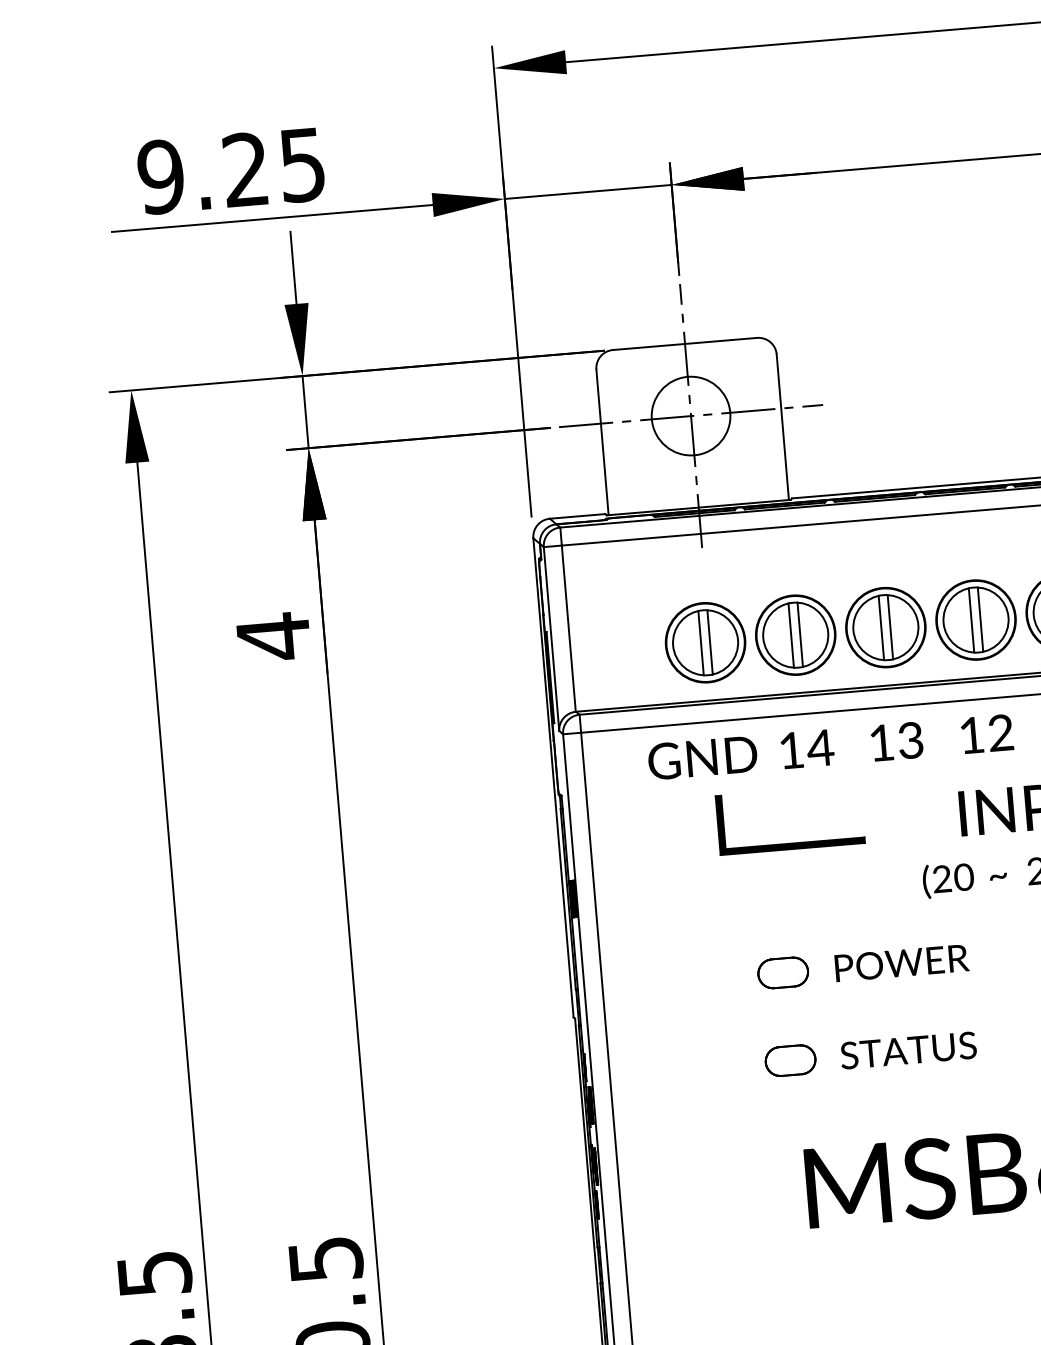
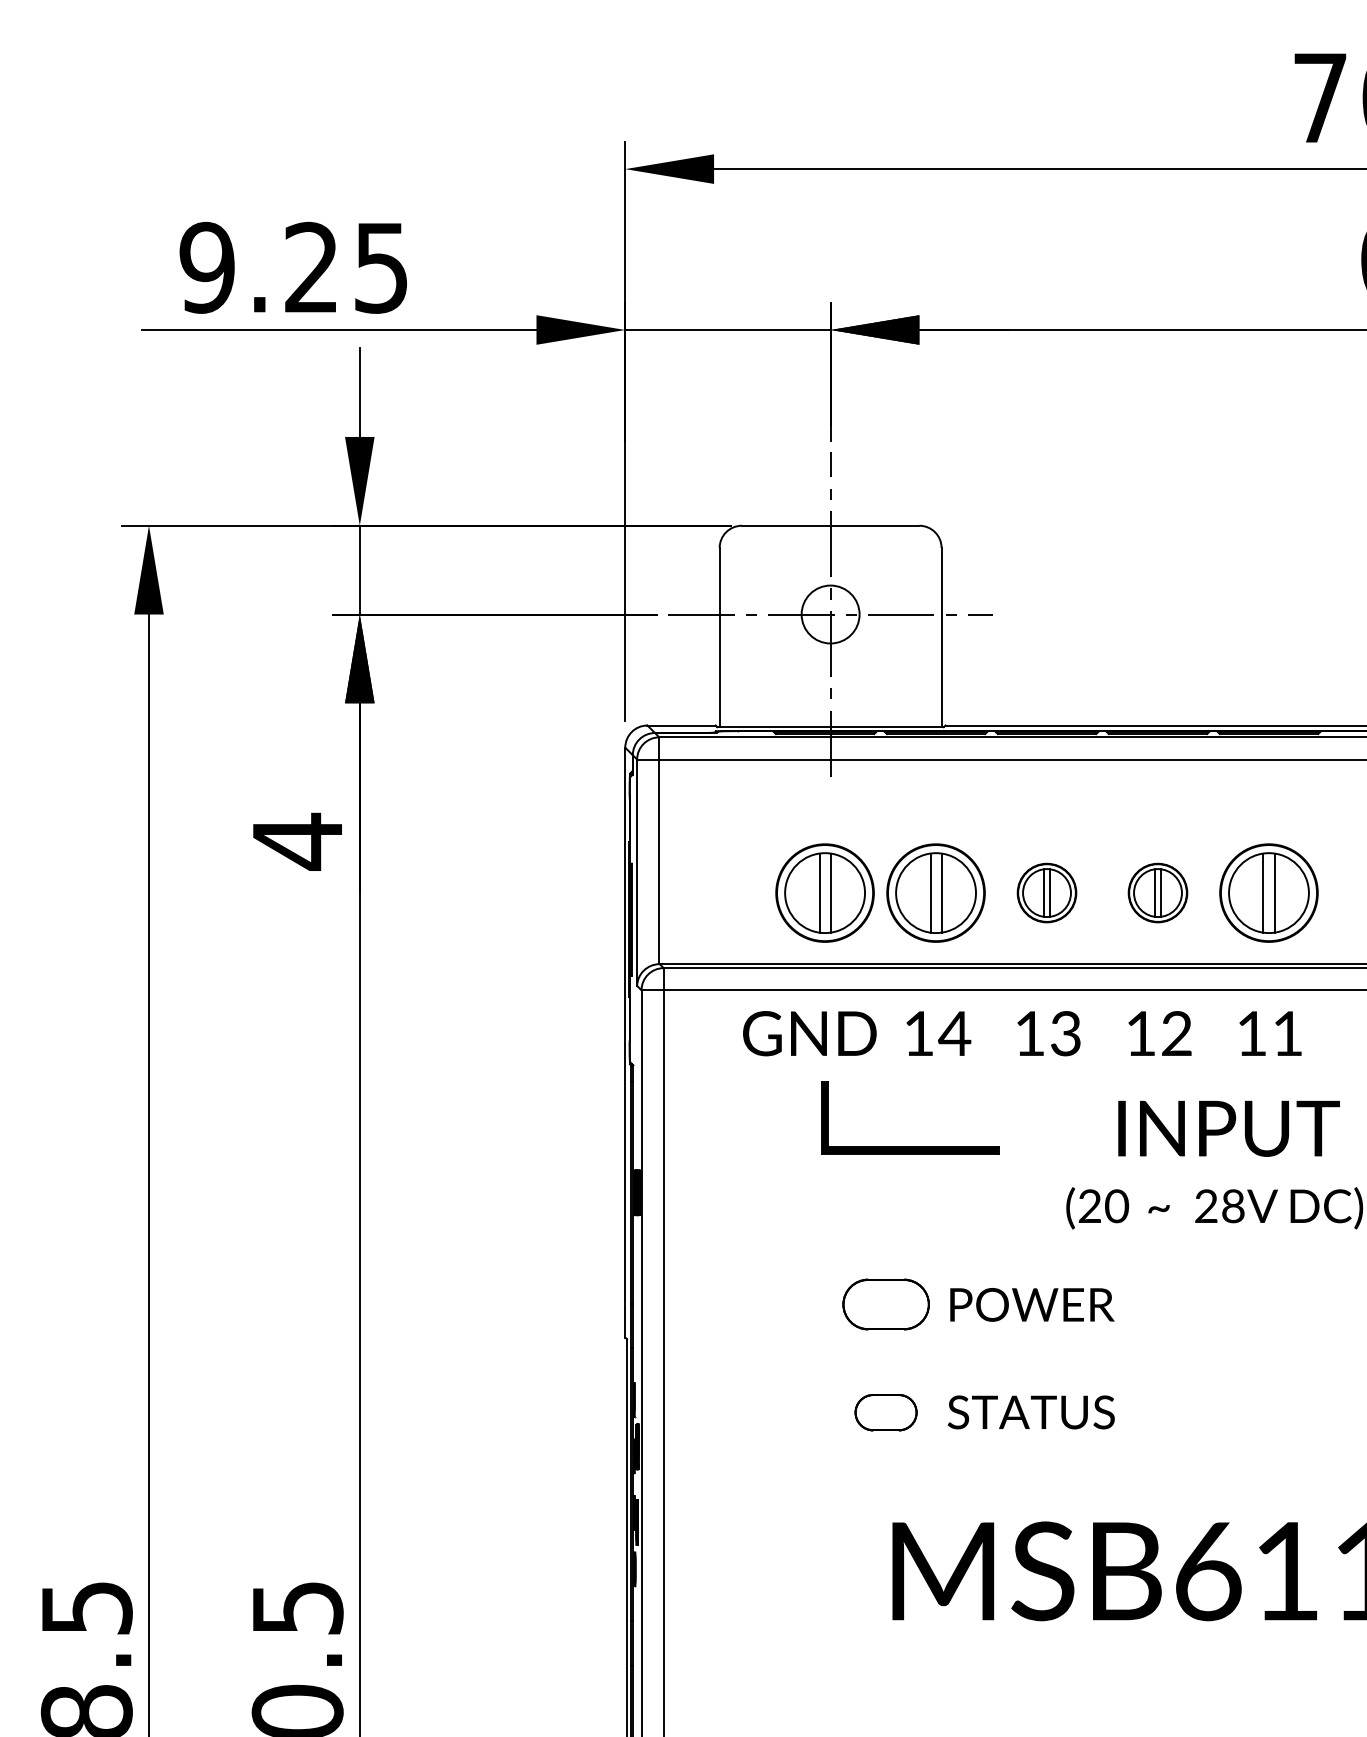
circle: (690, 416) -> (830, 614), size x0.6
part: (975, 619) -> (1157, 892), size x0.6
part: (885, 627) -> (1046, 892), size x0.6
part: (782, 972) -> (885, 1304), size x1.4

